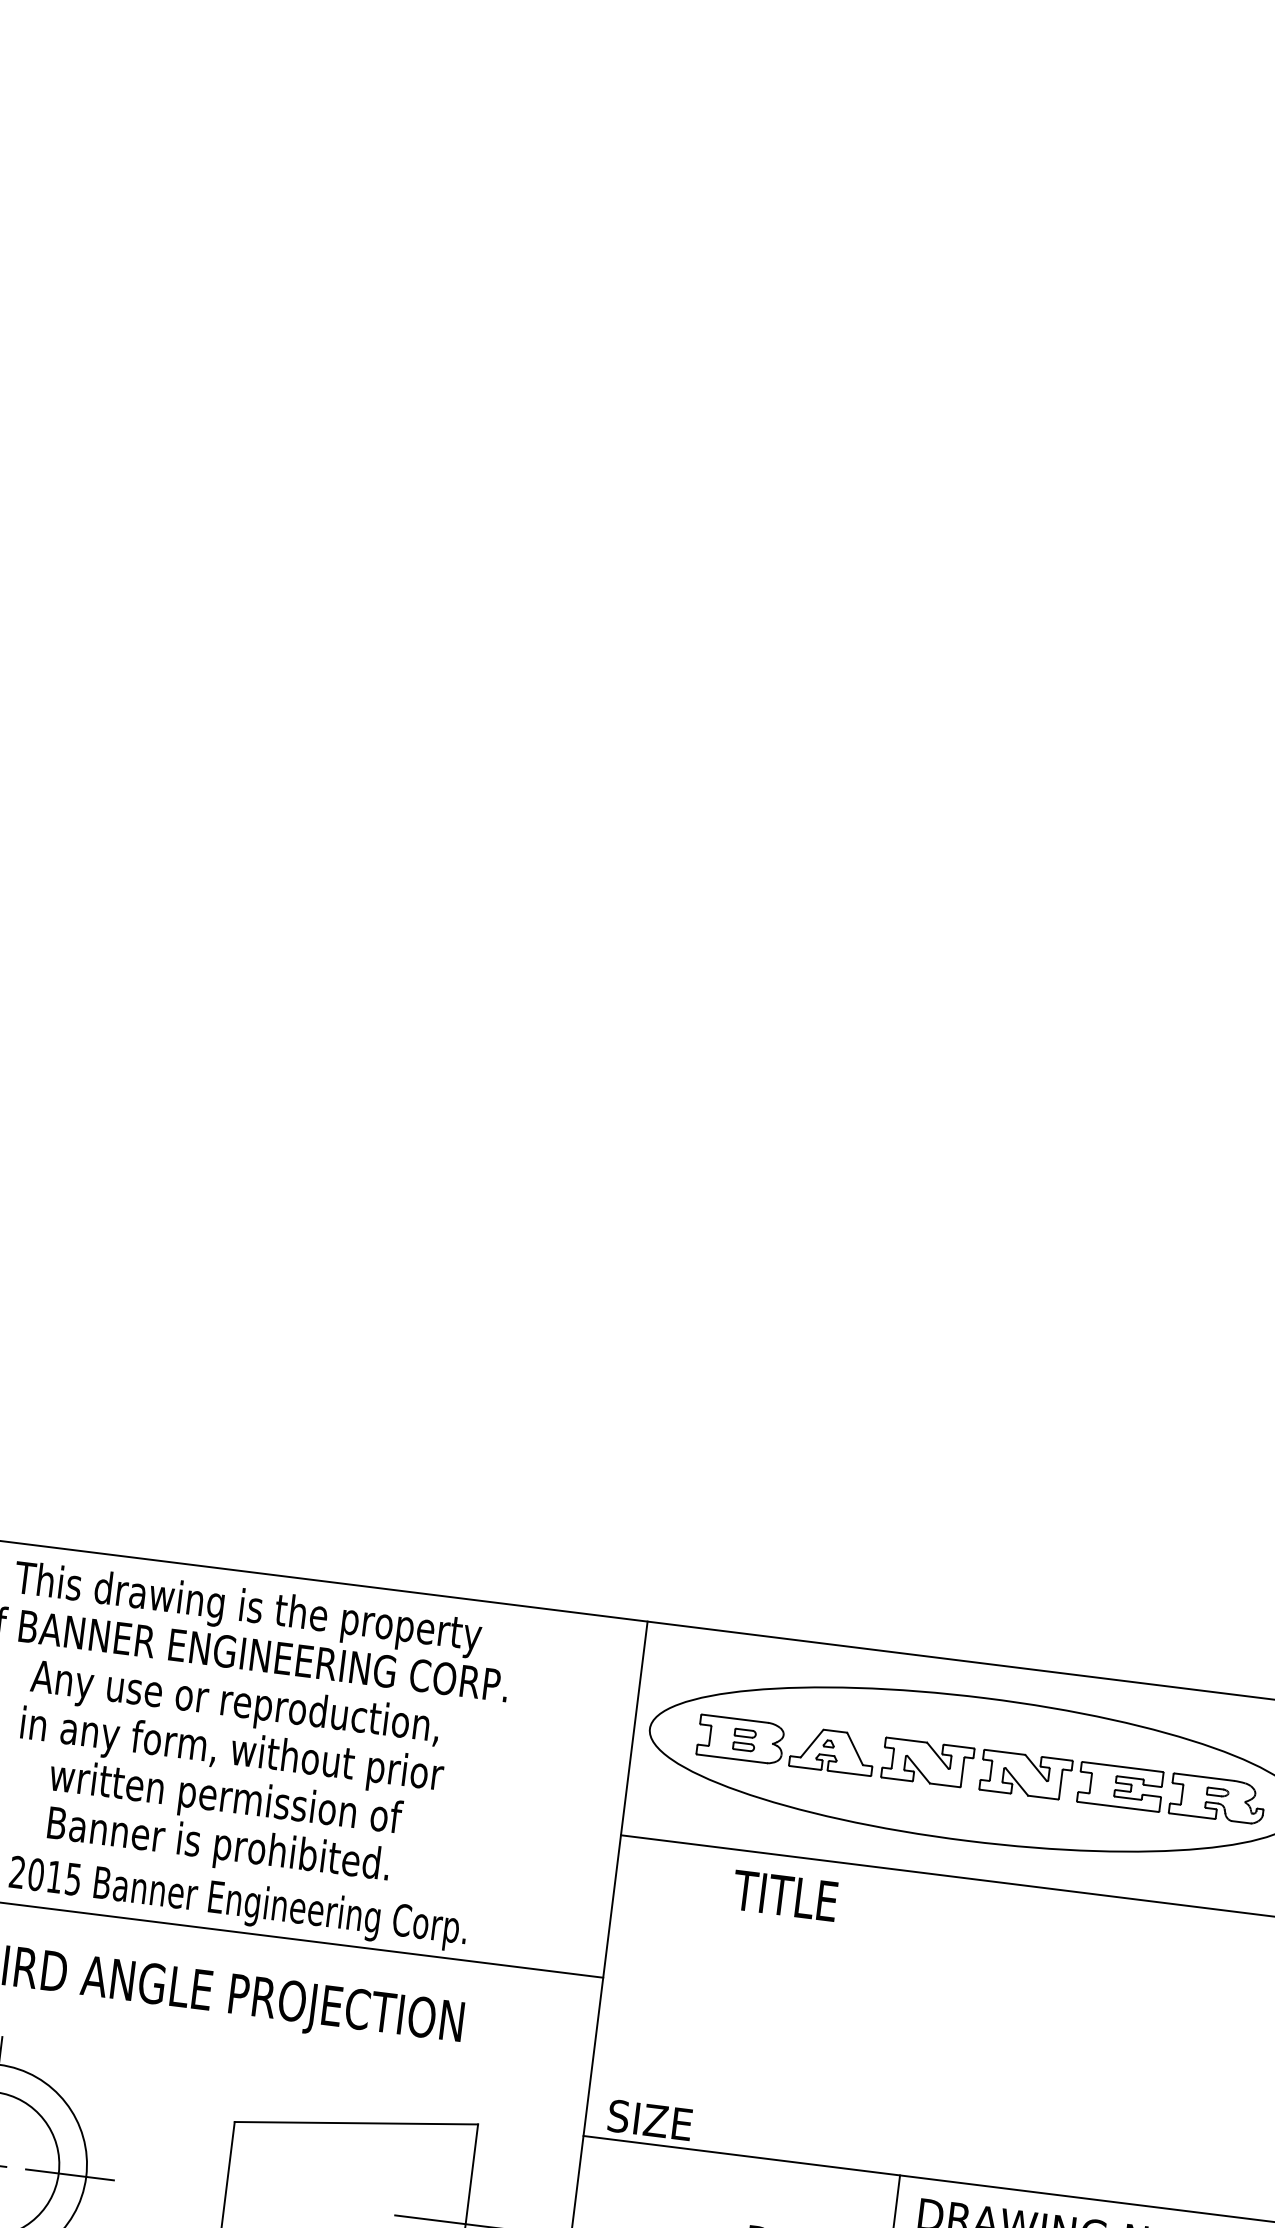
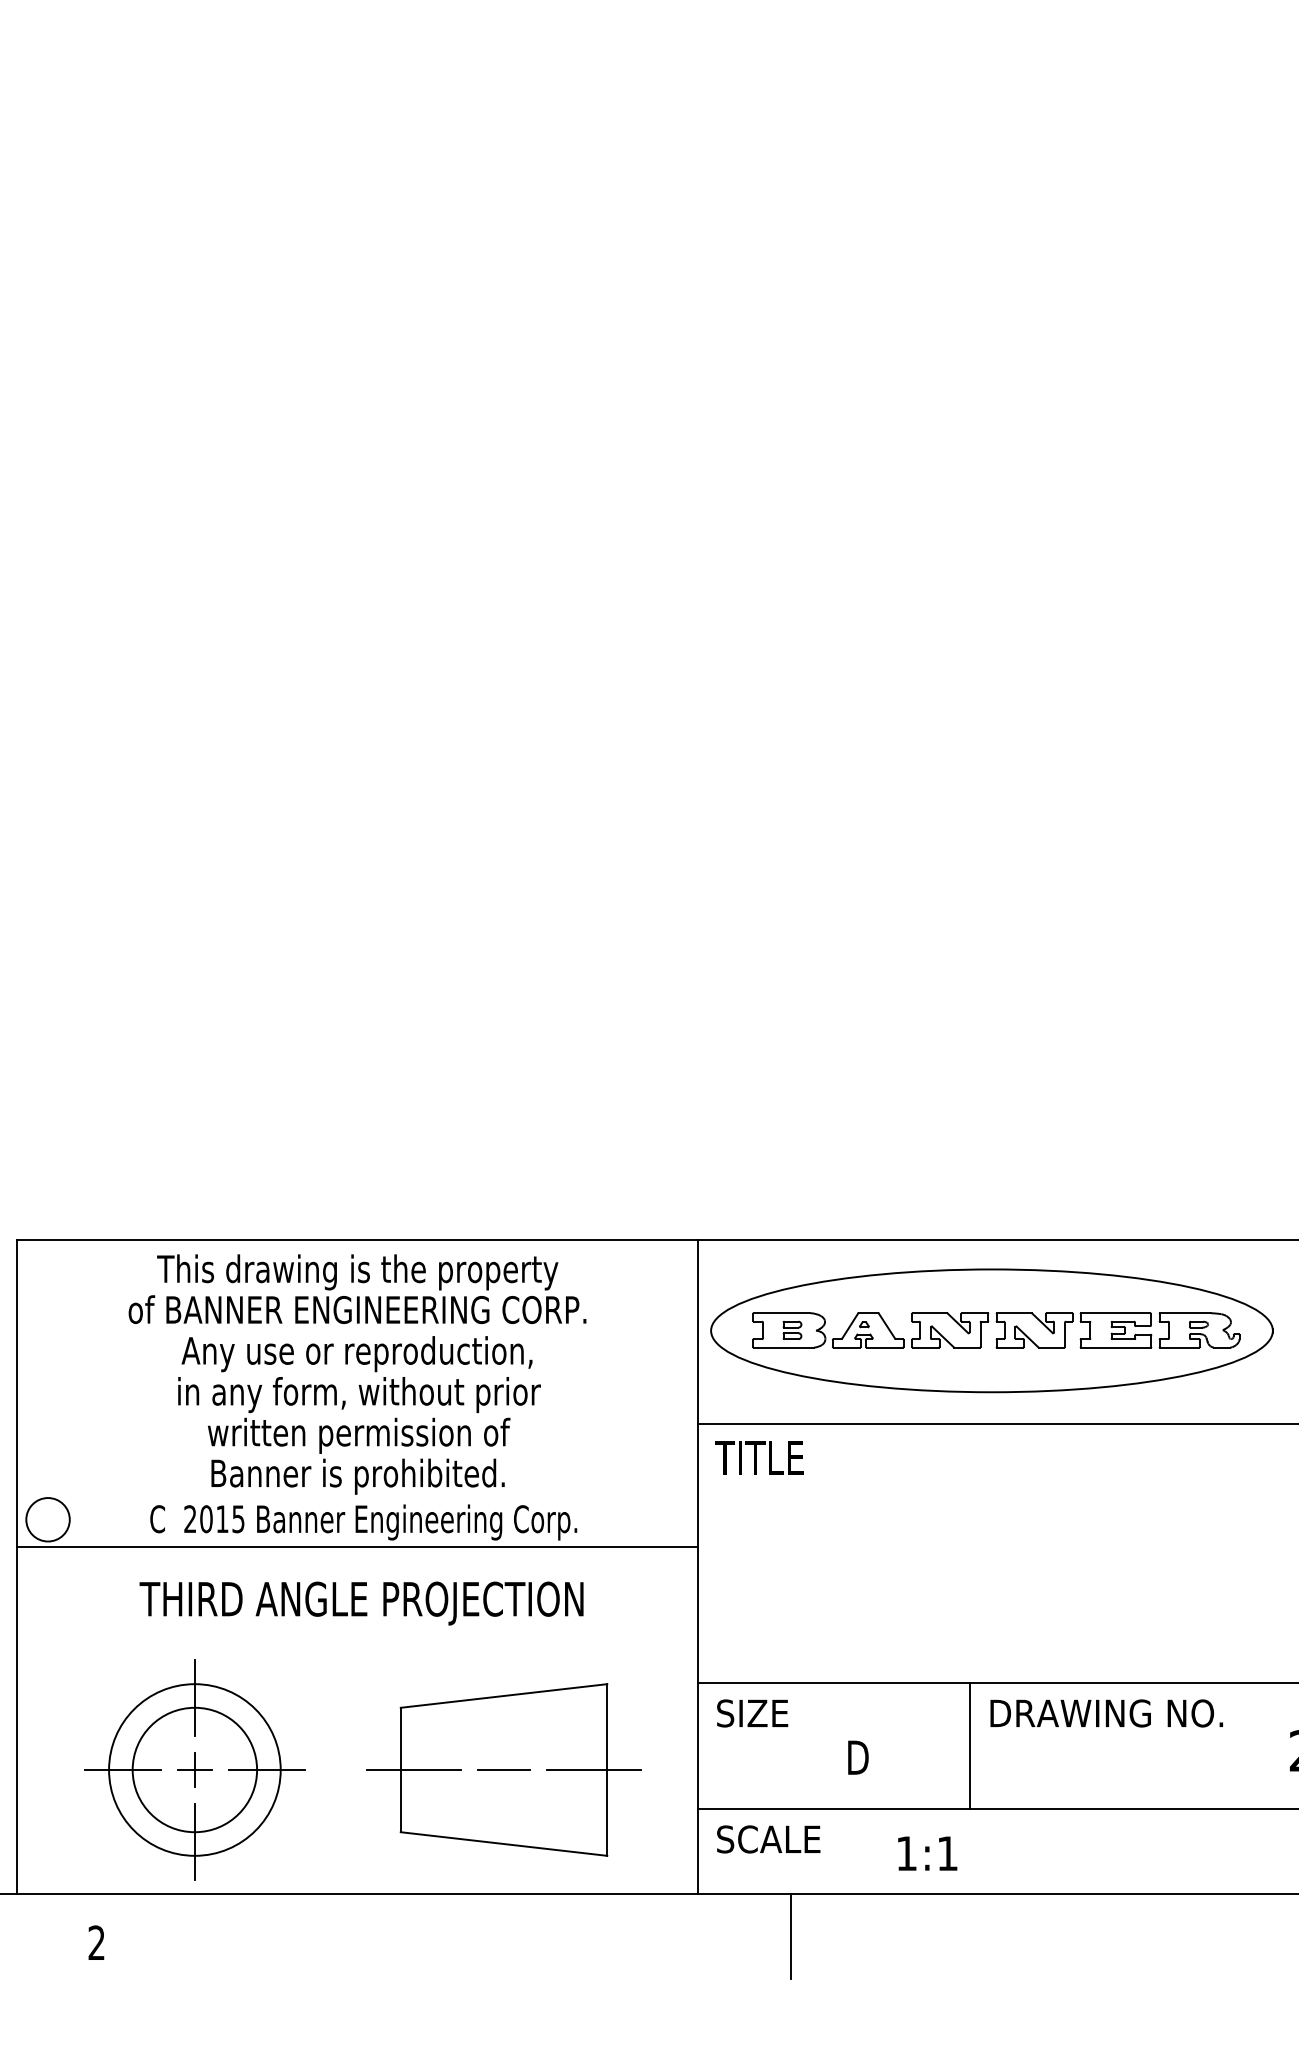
text: (785, 1895) -> (759, 1457), moved
text: (650, 2120) -> (752, 1713), moved
line: (240, 2196) -> (413, 1770), added
line: (345, 2209) -> (503, 1770), added

